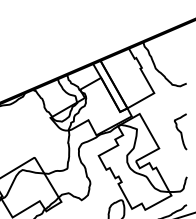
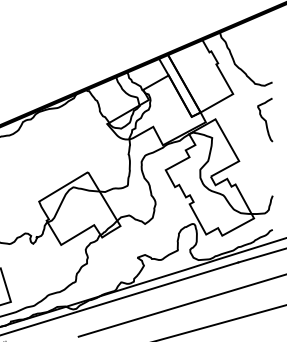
curve: (180, 131) -> (265, 119), moved

